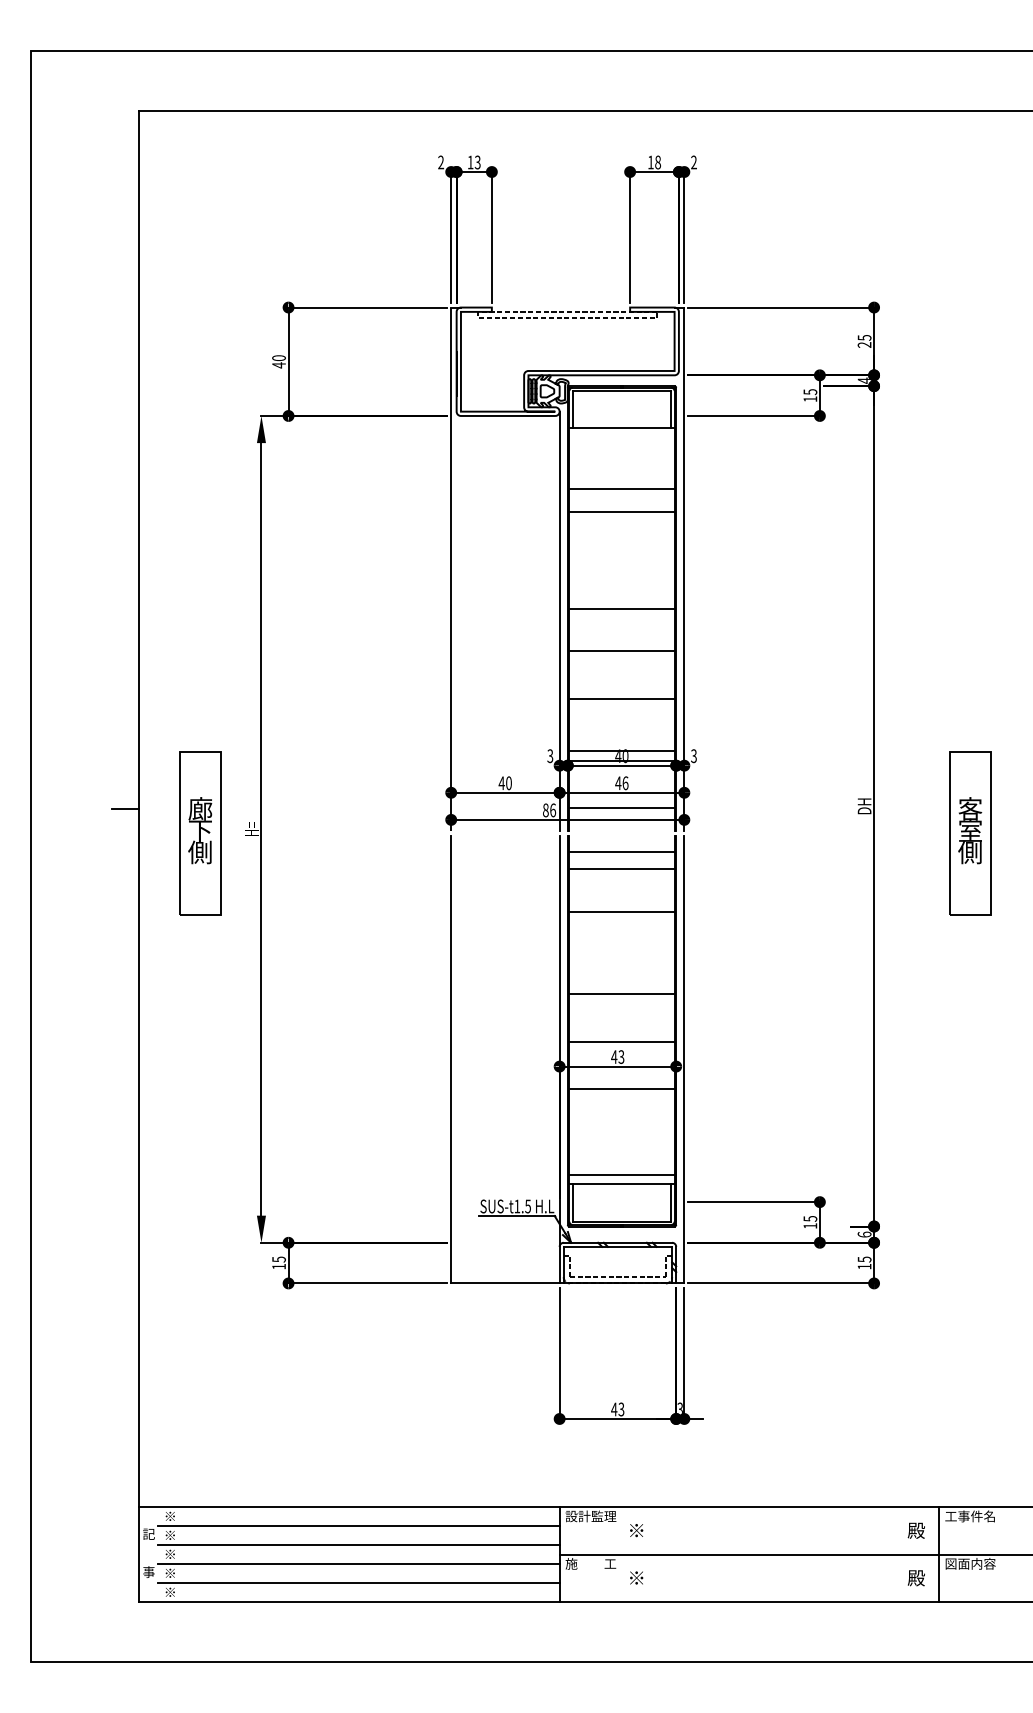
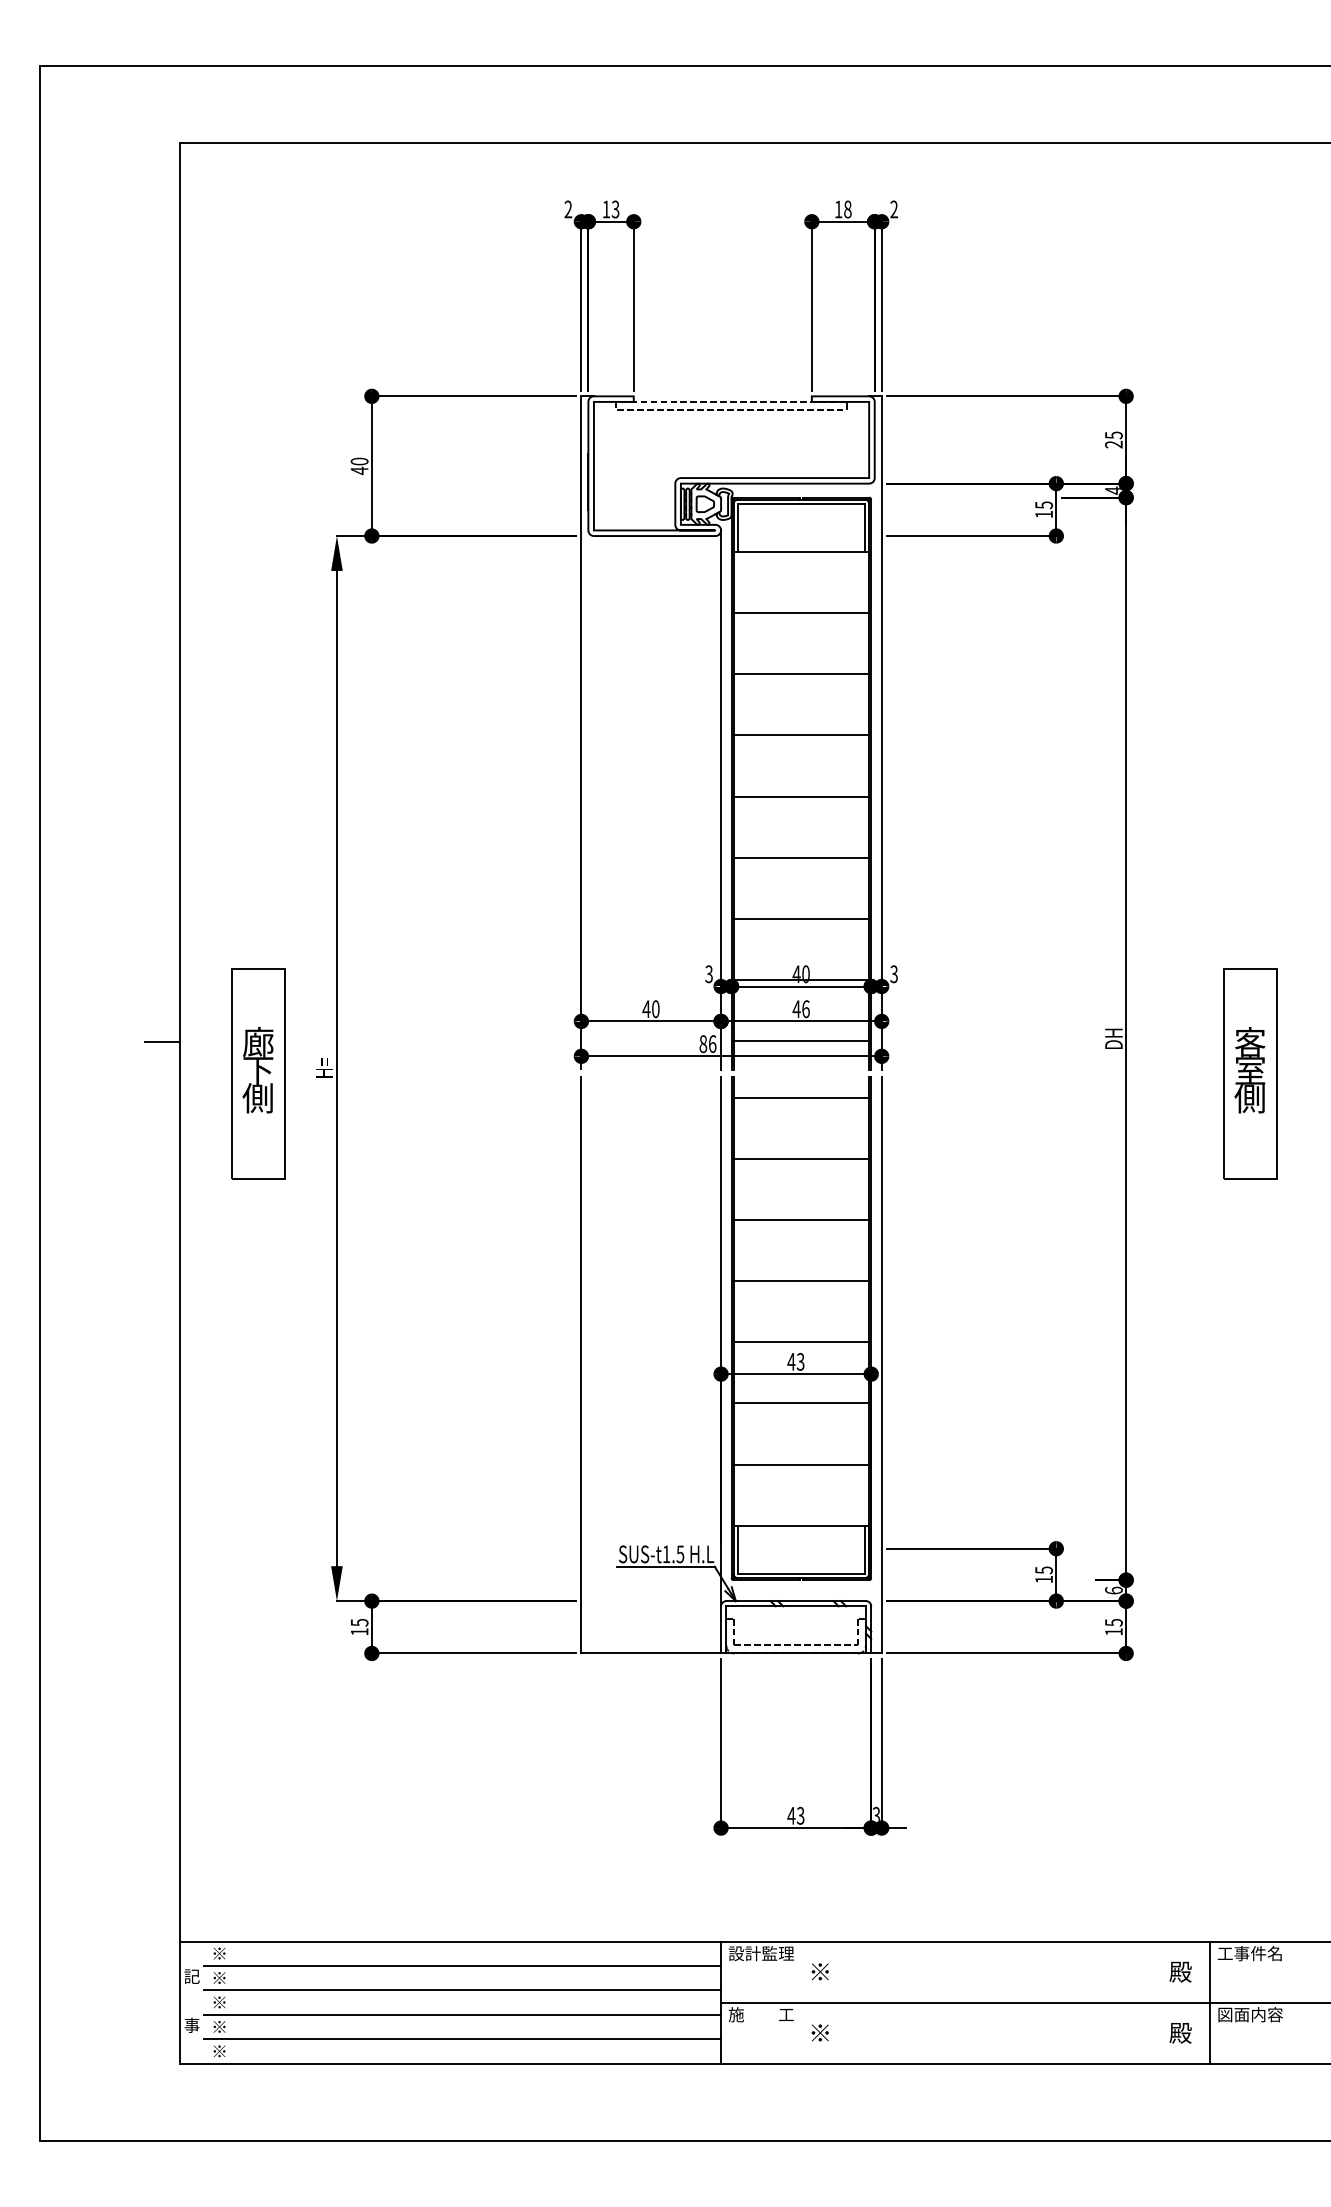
line: (621, 489) -> (800, 674), moved
line: (621, 511) -> (800, 612), moved
line: (621, 608) -> (800, 735), moved
line: (621, 651) -> (800, 796), moved
line: (621, 698) -> (800, 857), moved
line: (621, 751) -> (800, 919), moved
line: (621, 868) -> (800, 1158), moved
line: (621, 912) -> (800, 1220), moved
line: (621, 1174) -> (800, 1464), moved

